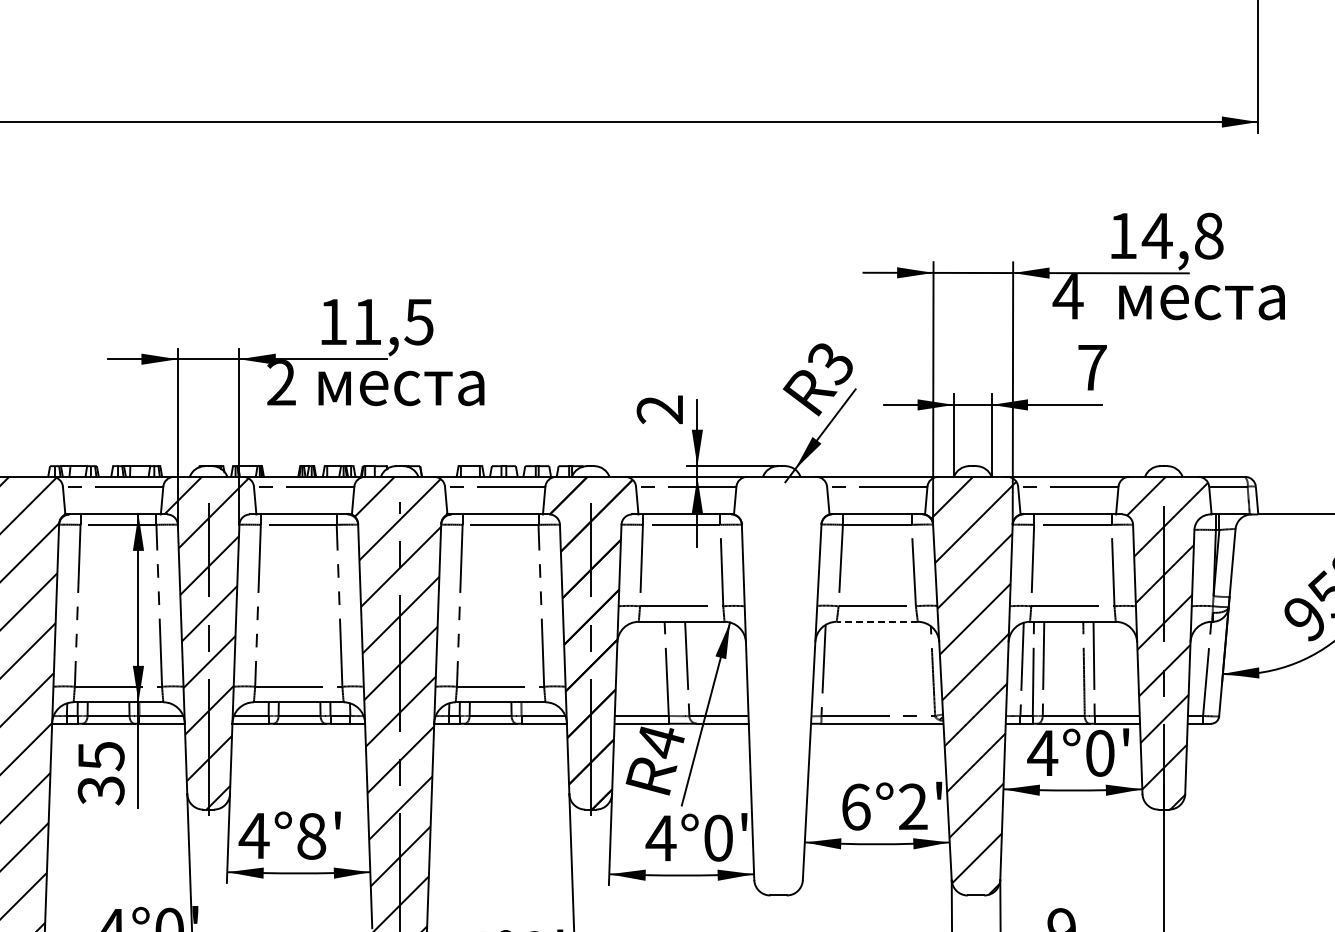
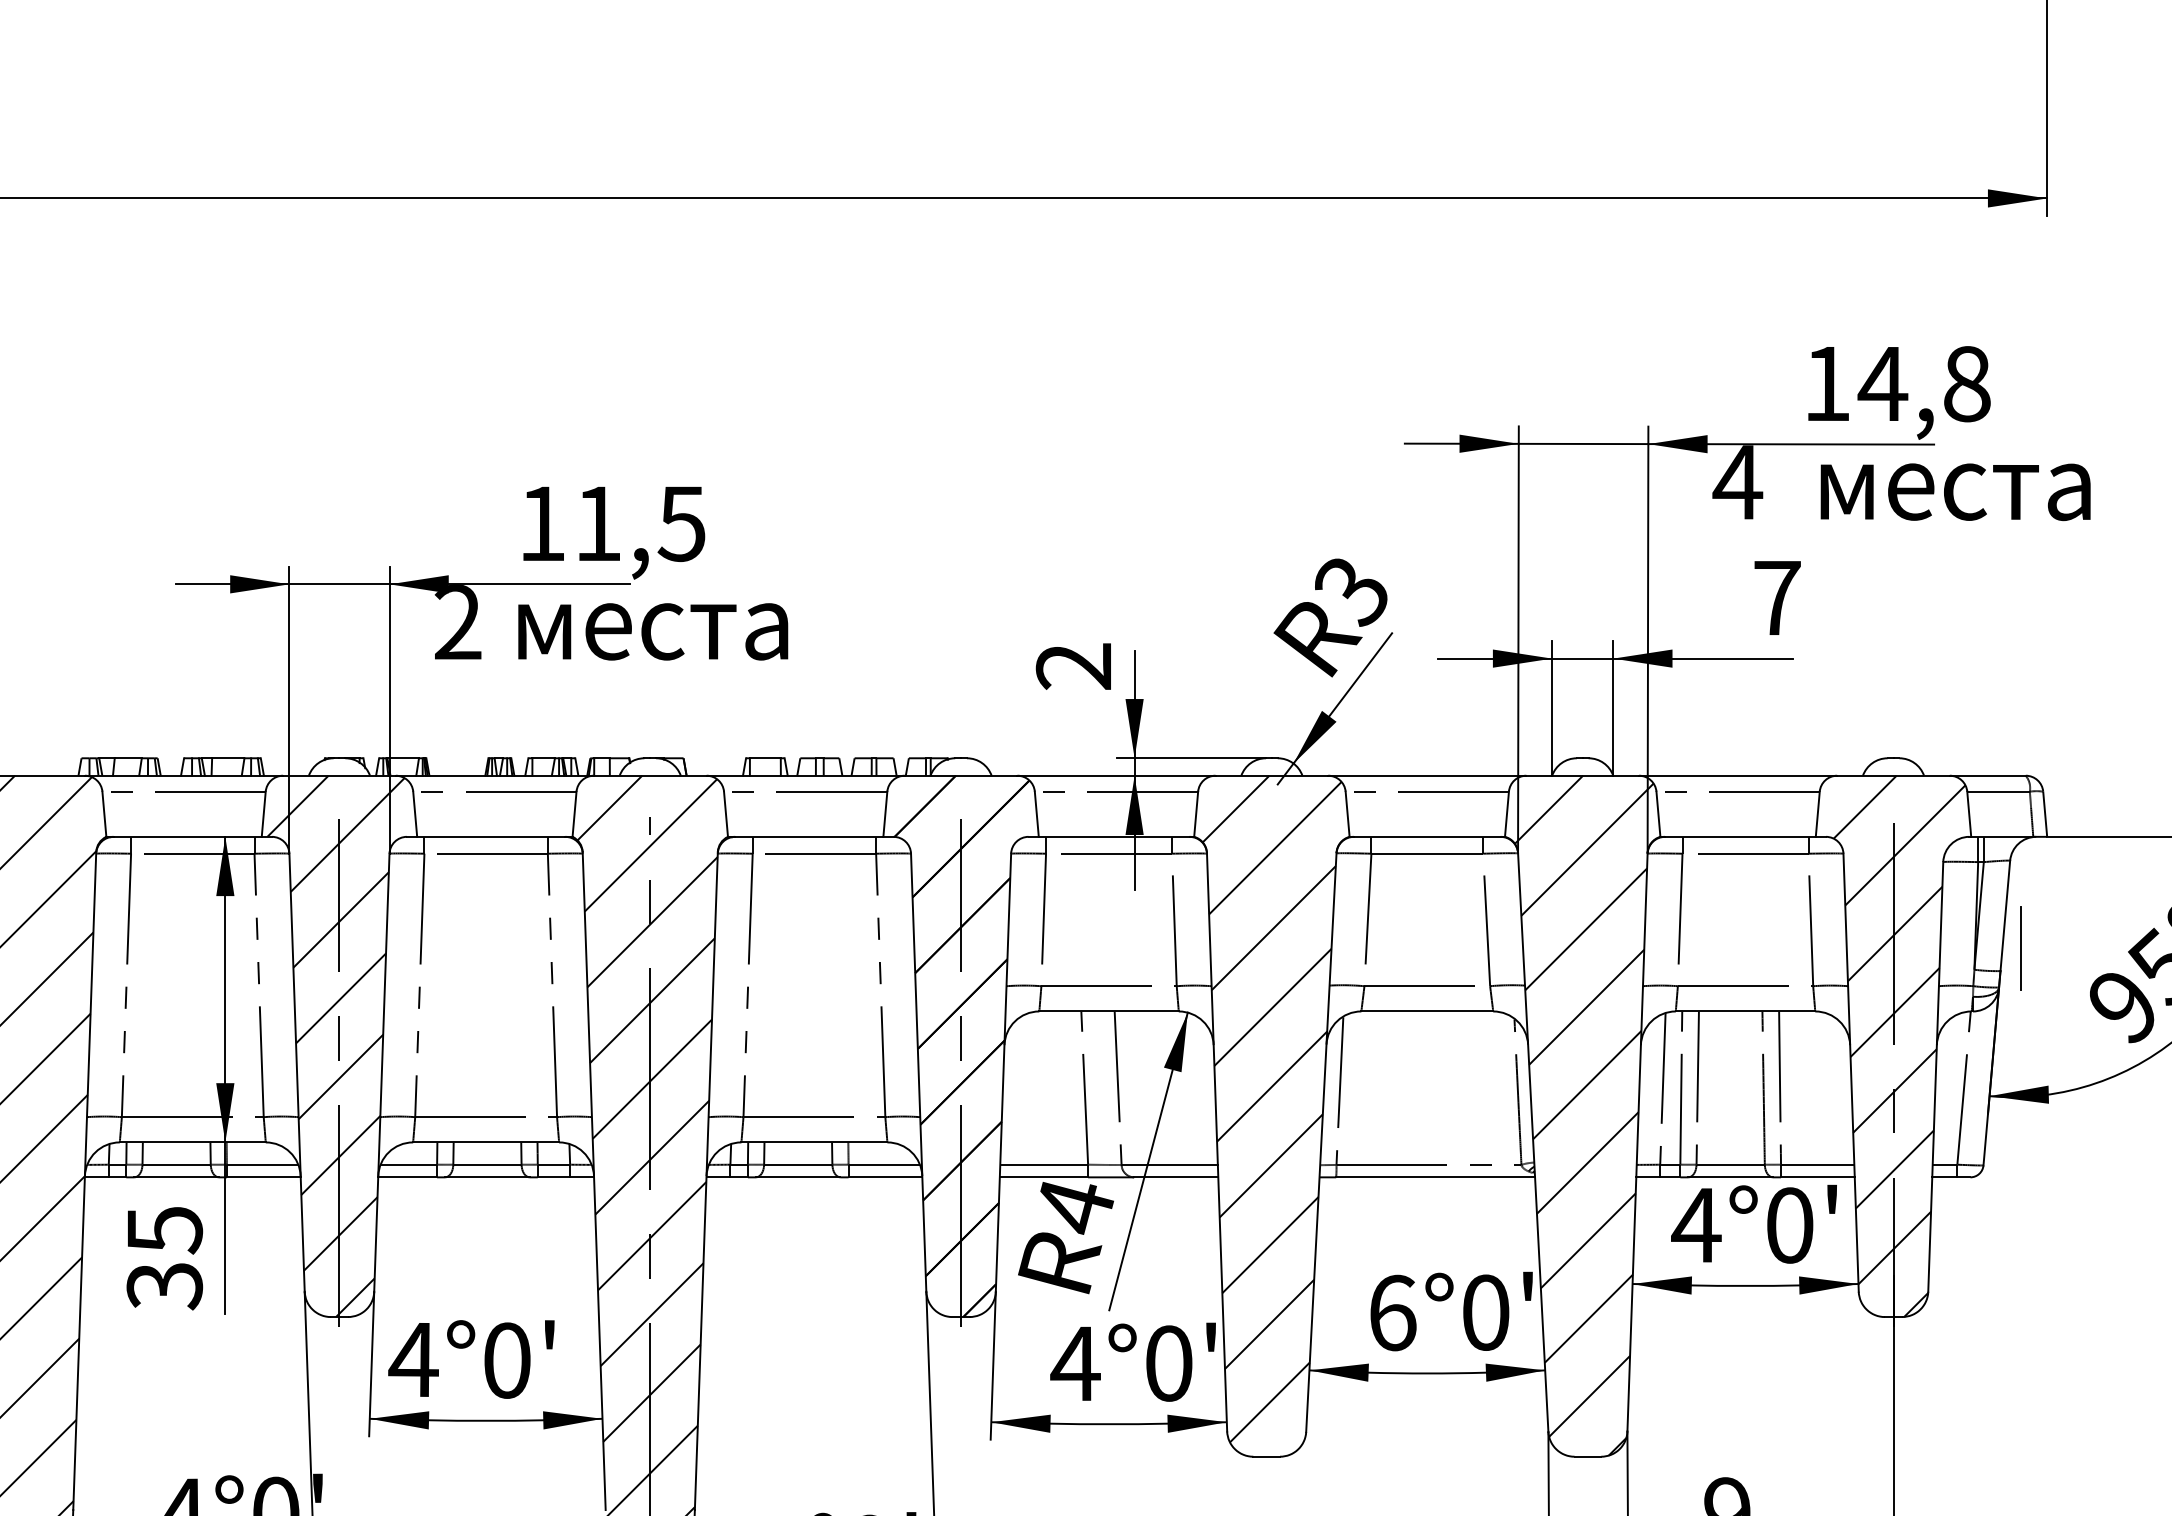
line: (1242, 582) -> (2021, 947), added
line: (877, 621) -> (1427, 1010), dashed -> solid
hatch: (781, 681) -> (1271, 1108), added
text: (913, 806) -> (1486, 1311), 6°2' -> 6°0'
text: (311, 836) -> (506, 1360), 4°8' -> 4°0'

